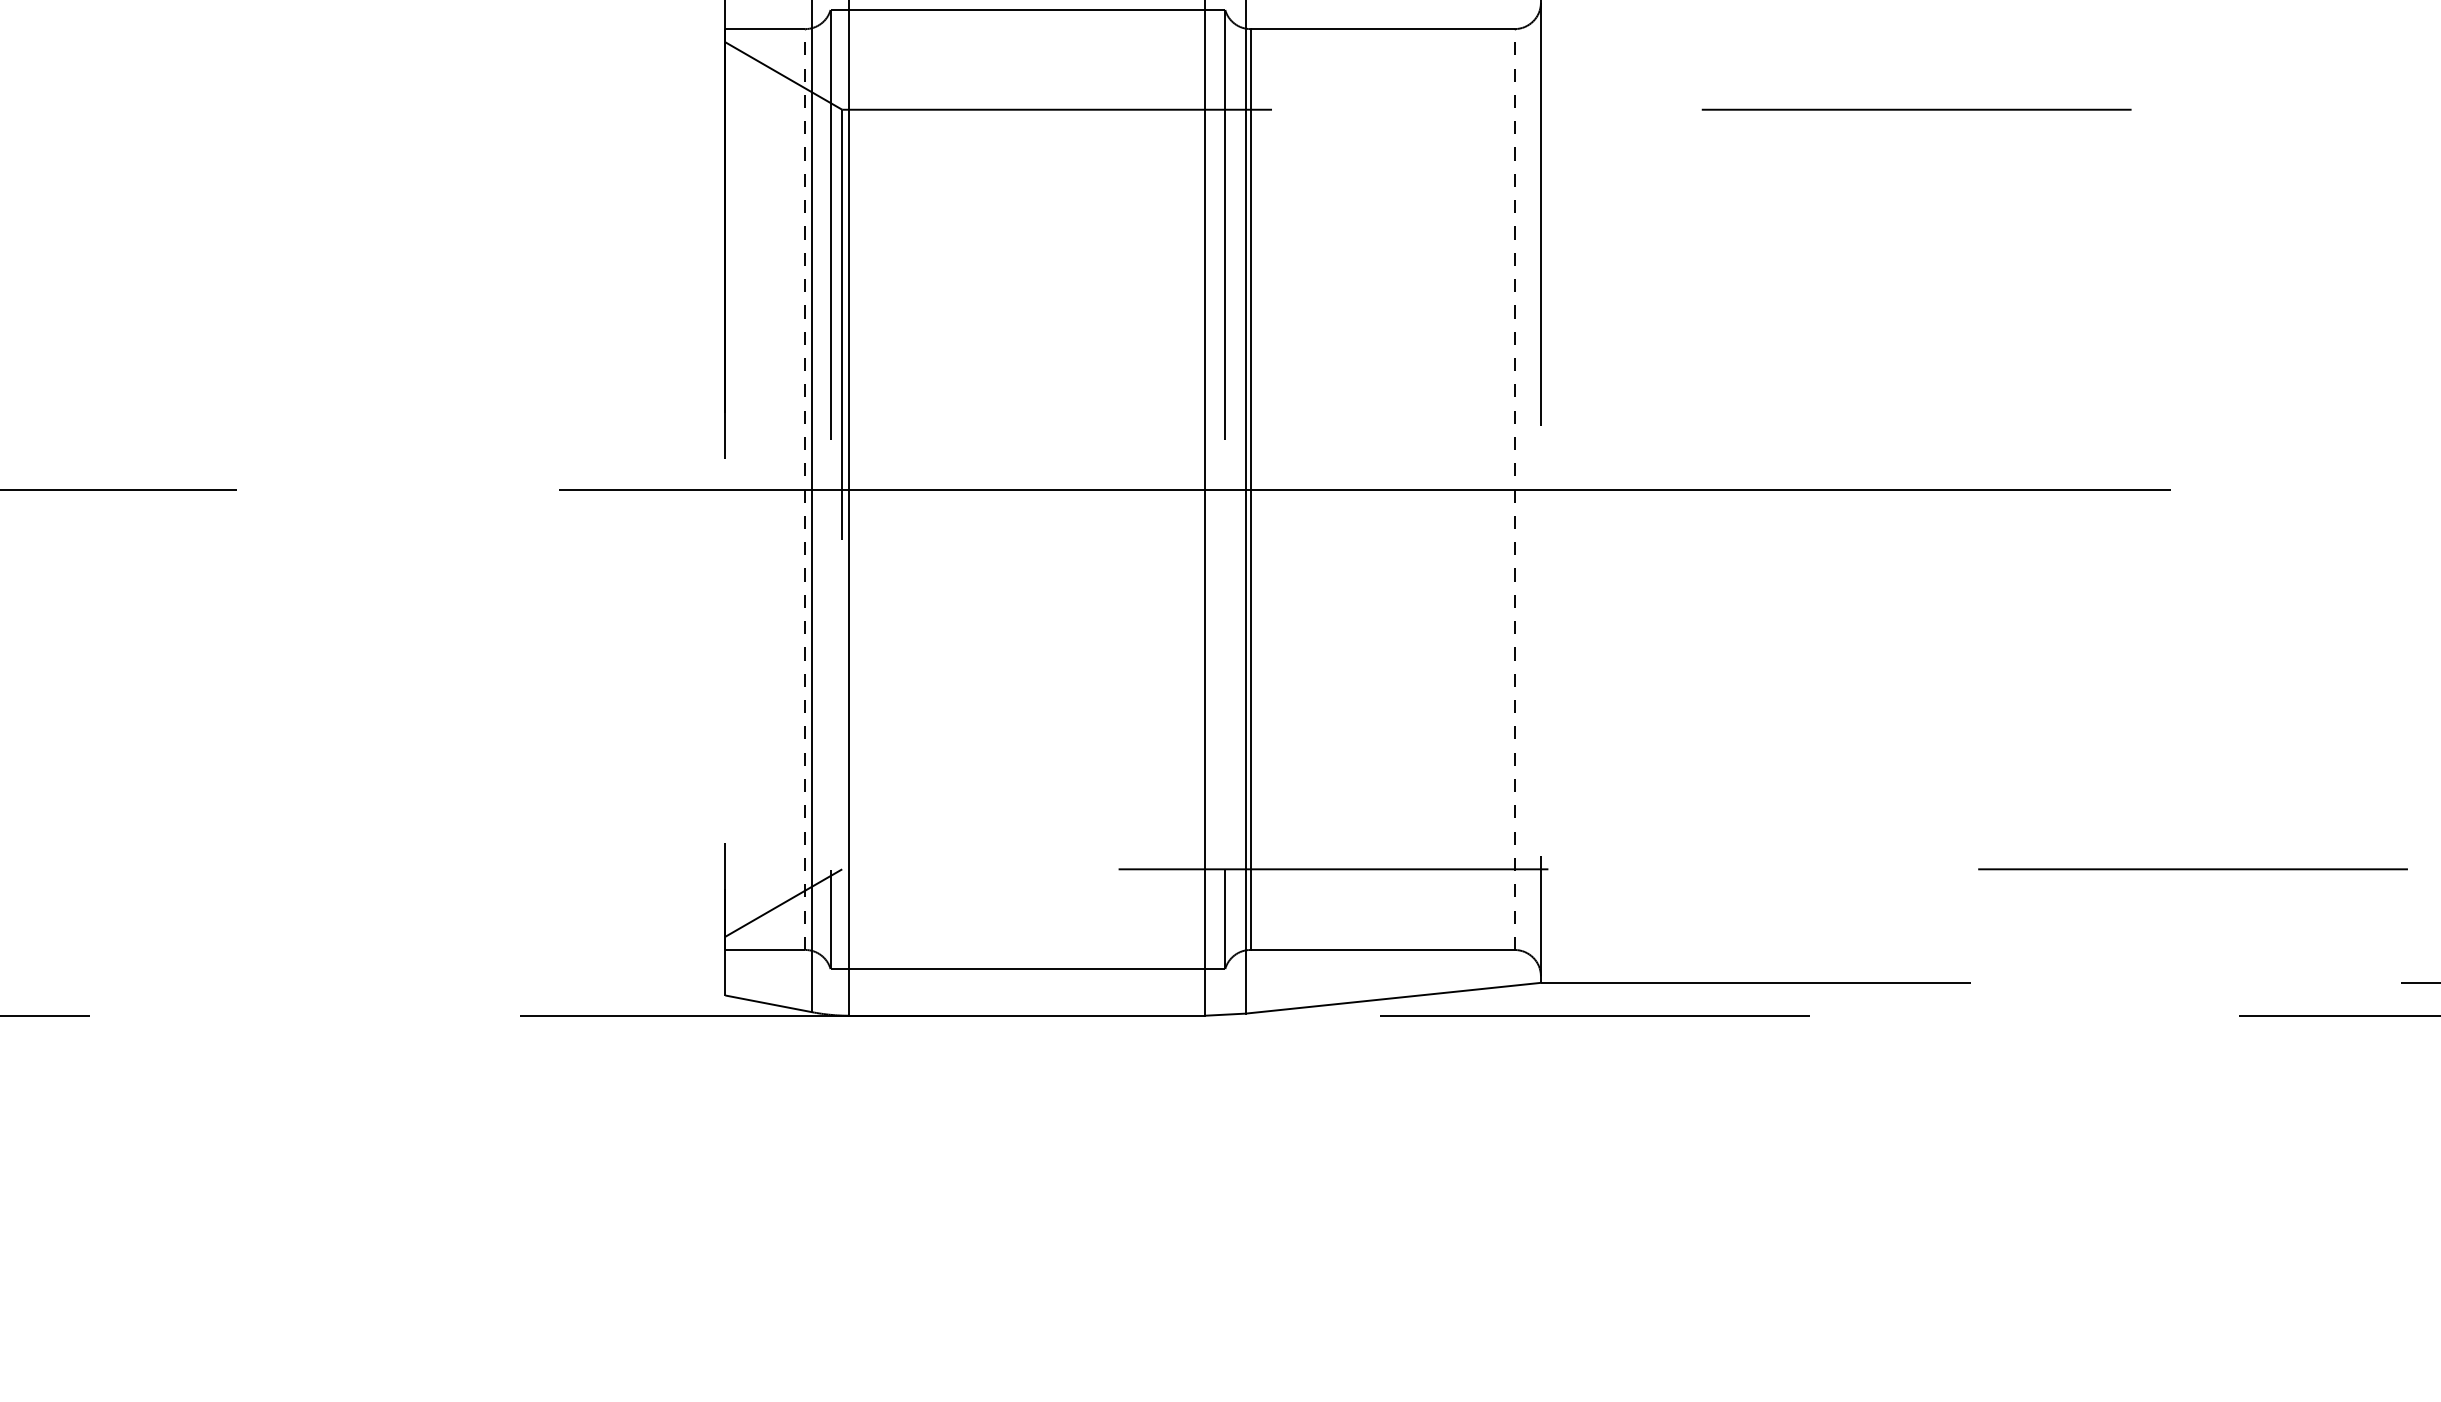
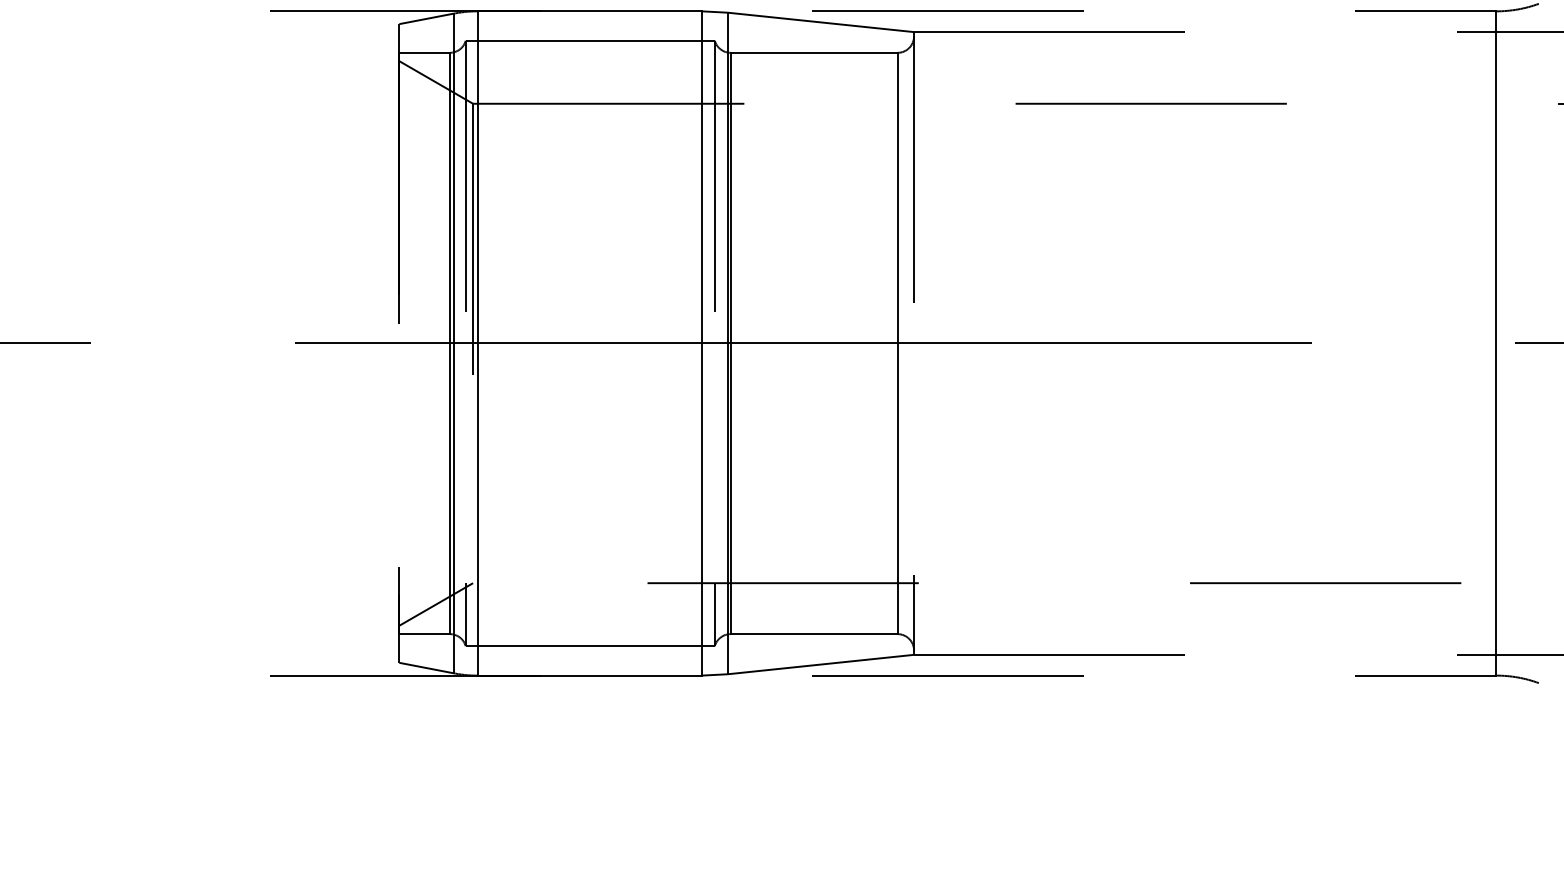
line: (804, 489) -> (449, 343), dashed -> solid
line: (1514, 489) -> (897, 343), dashed -> solid

